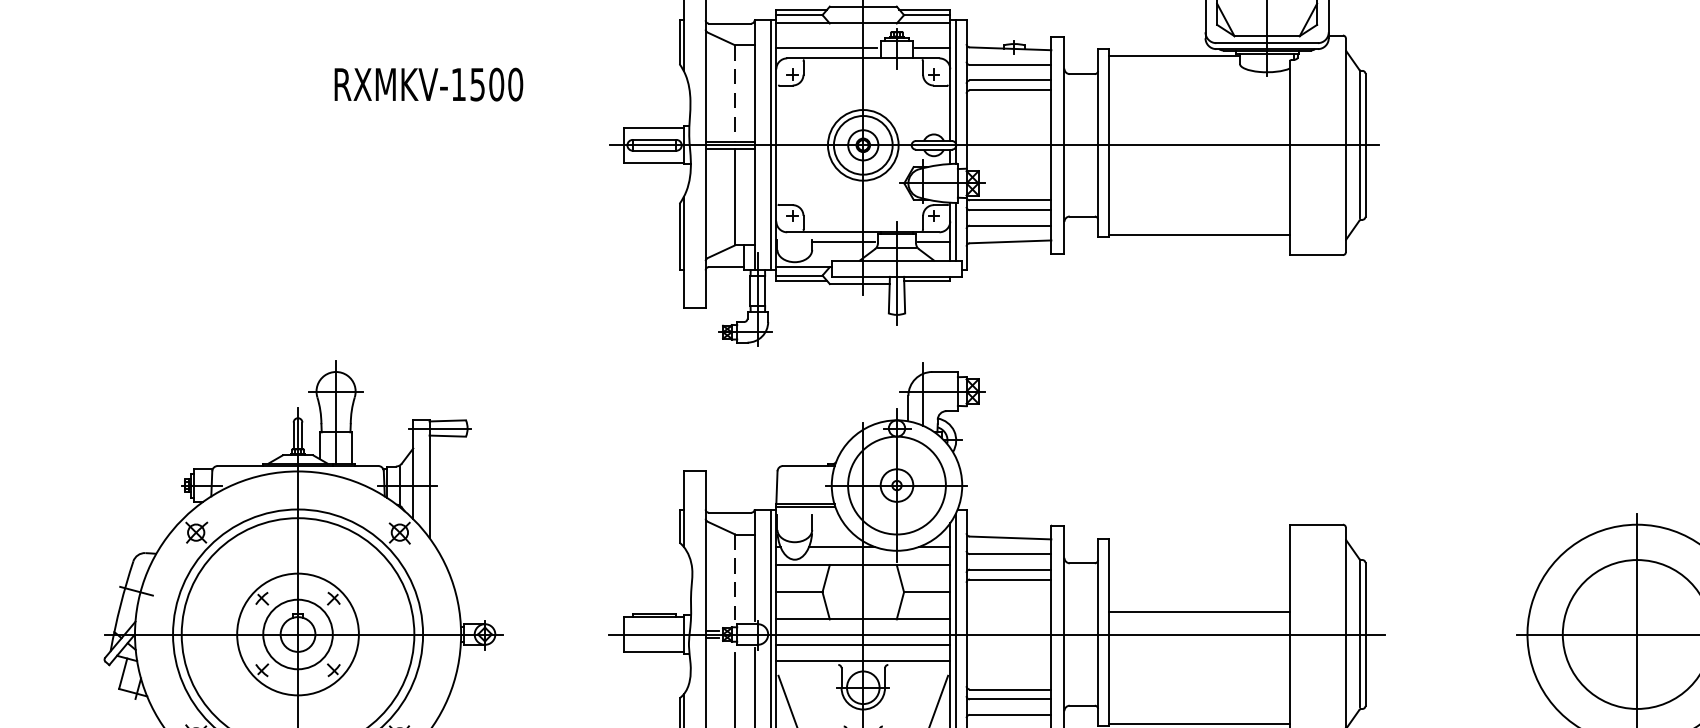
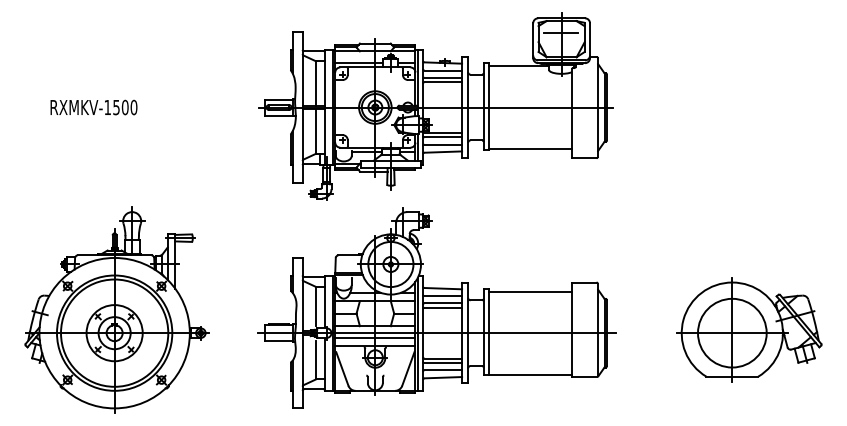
text: (427, 84) -> (93, 107), moved
line: (735, 95) -> (316, 84), dashed -> solid
line: (735, 576) -> (316, 306), dashed -> solid
line: (1199, 611) -> (530, 291), moved

